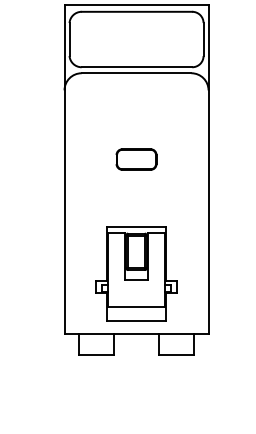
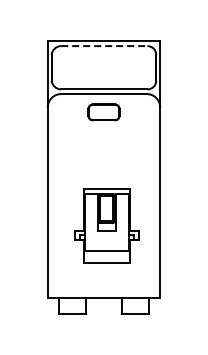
line: (137, 12) -> (104, 46), solid -> dashed
part: (135, 159) -> (103, 112), moved
part: (135, 273) -> (106, 225), moved

